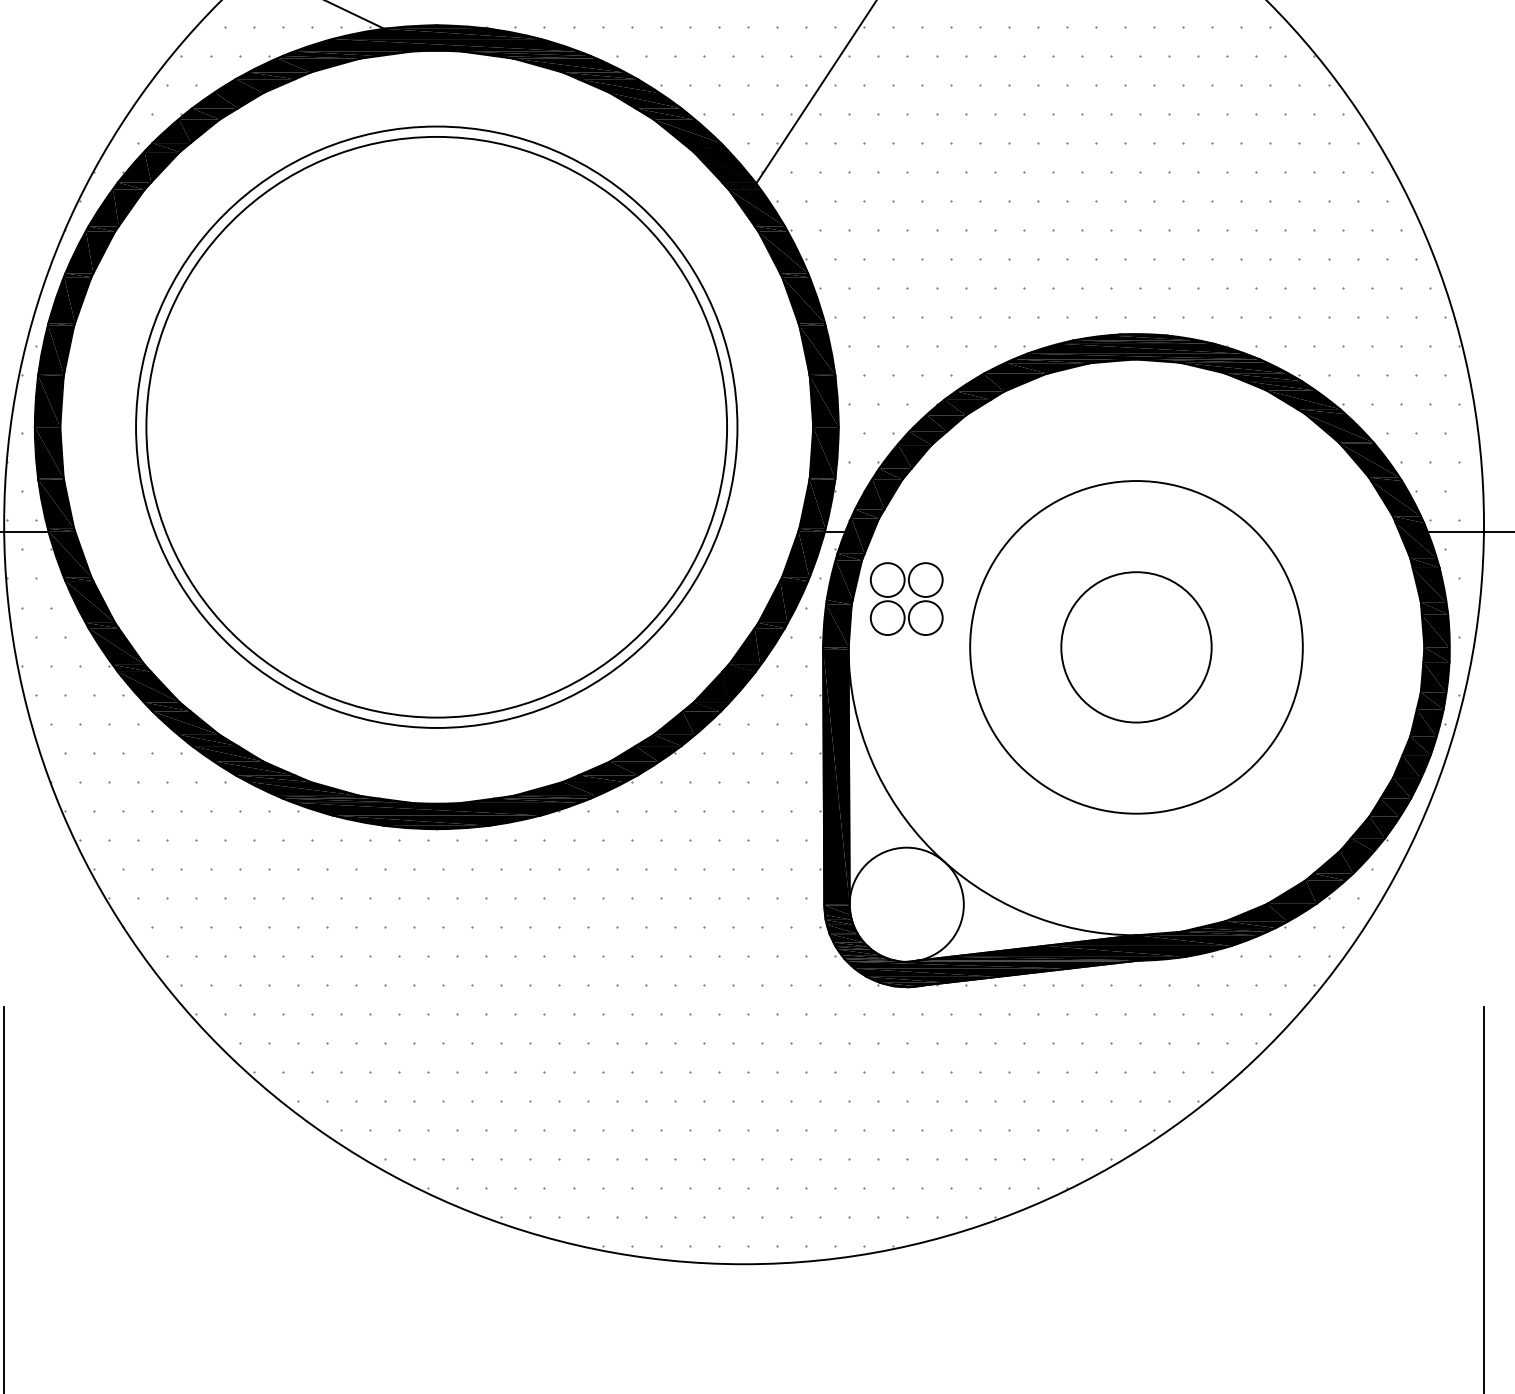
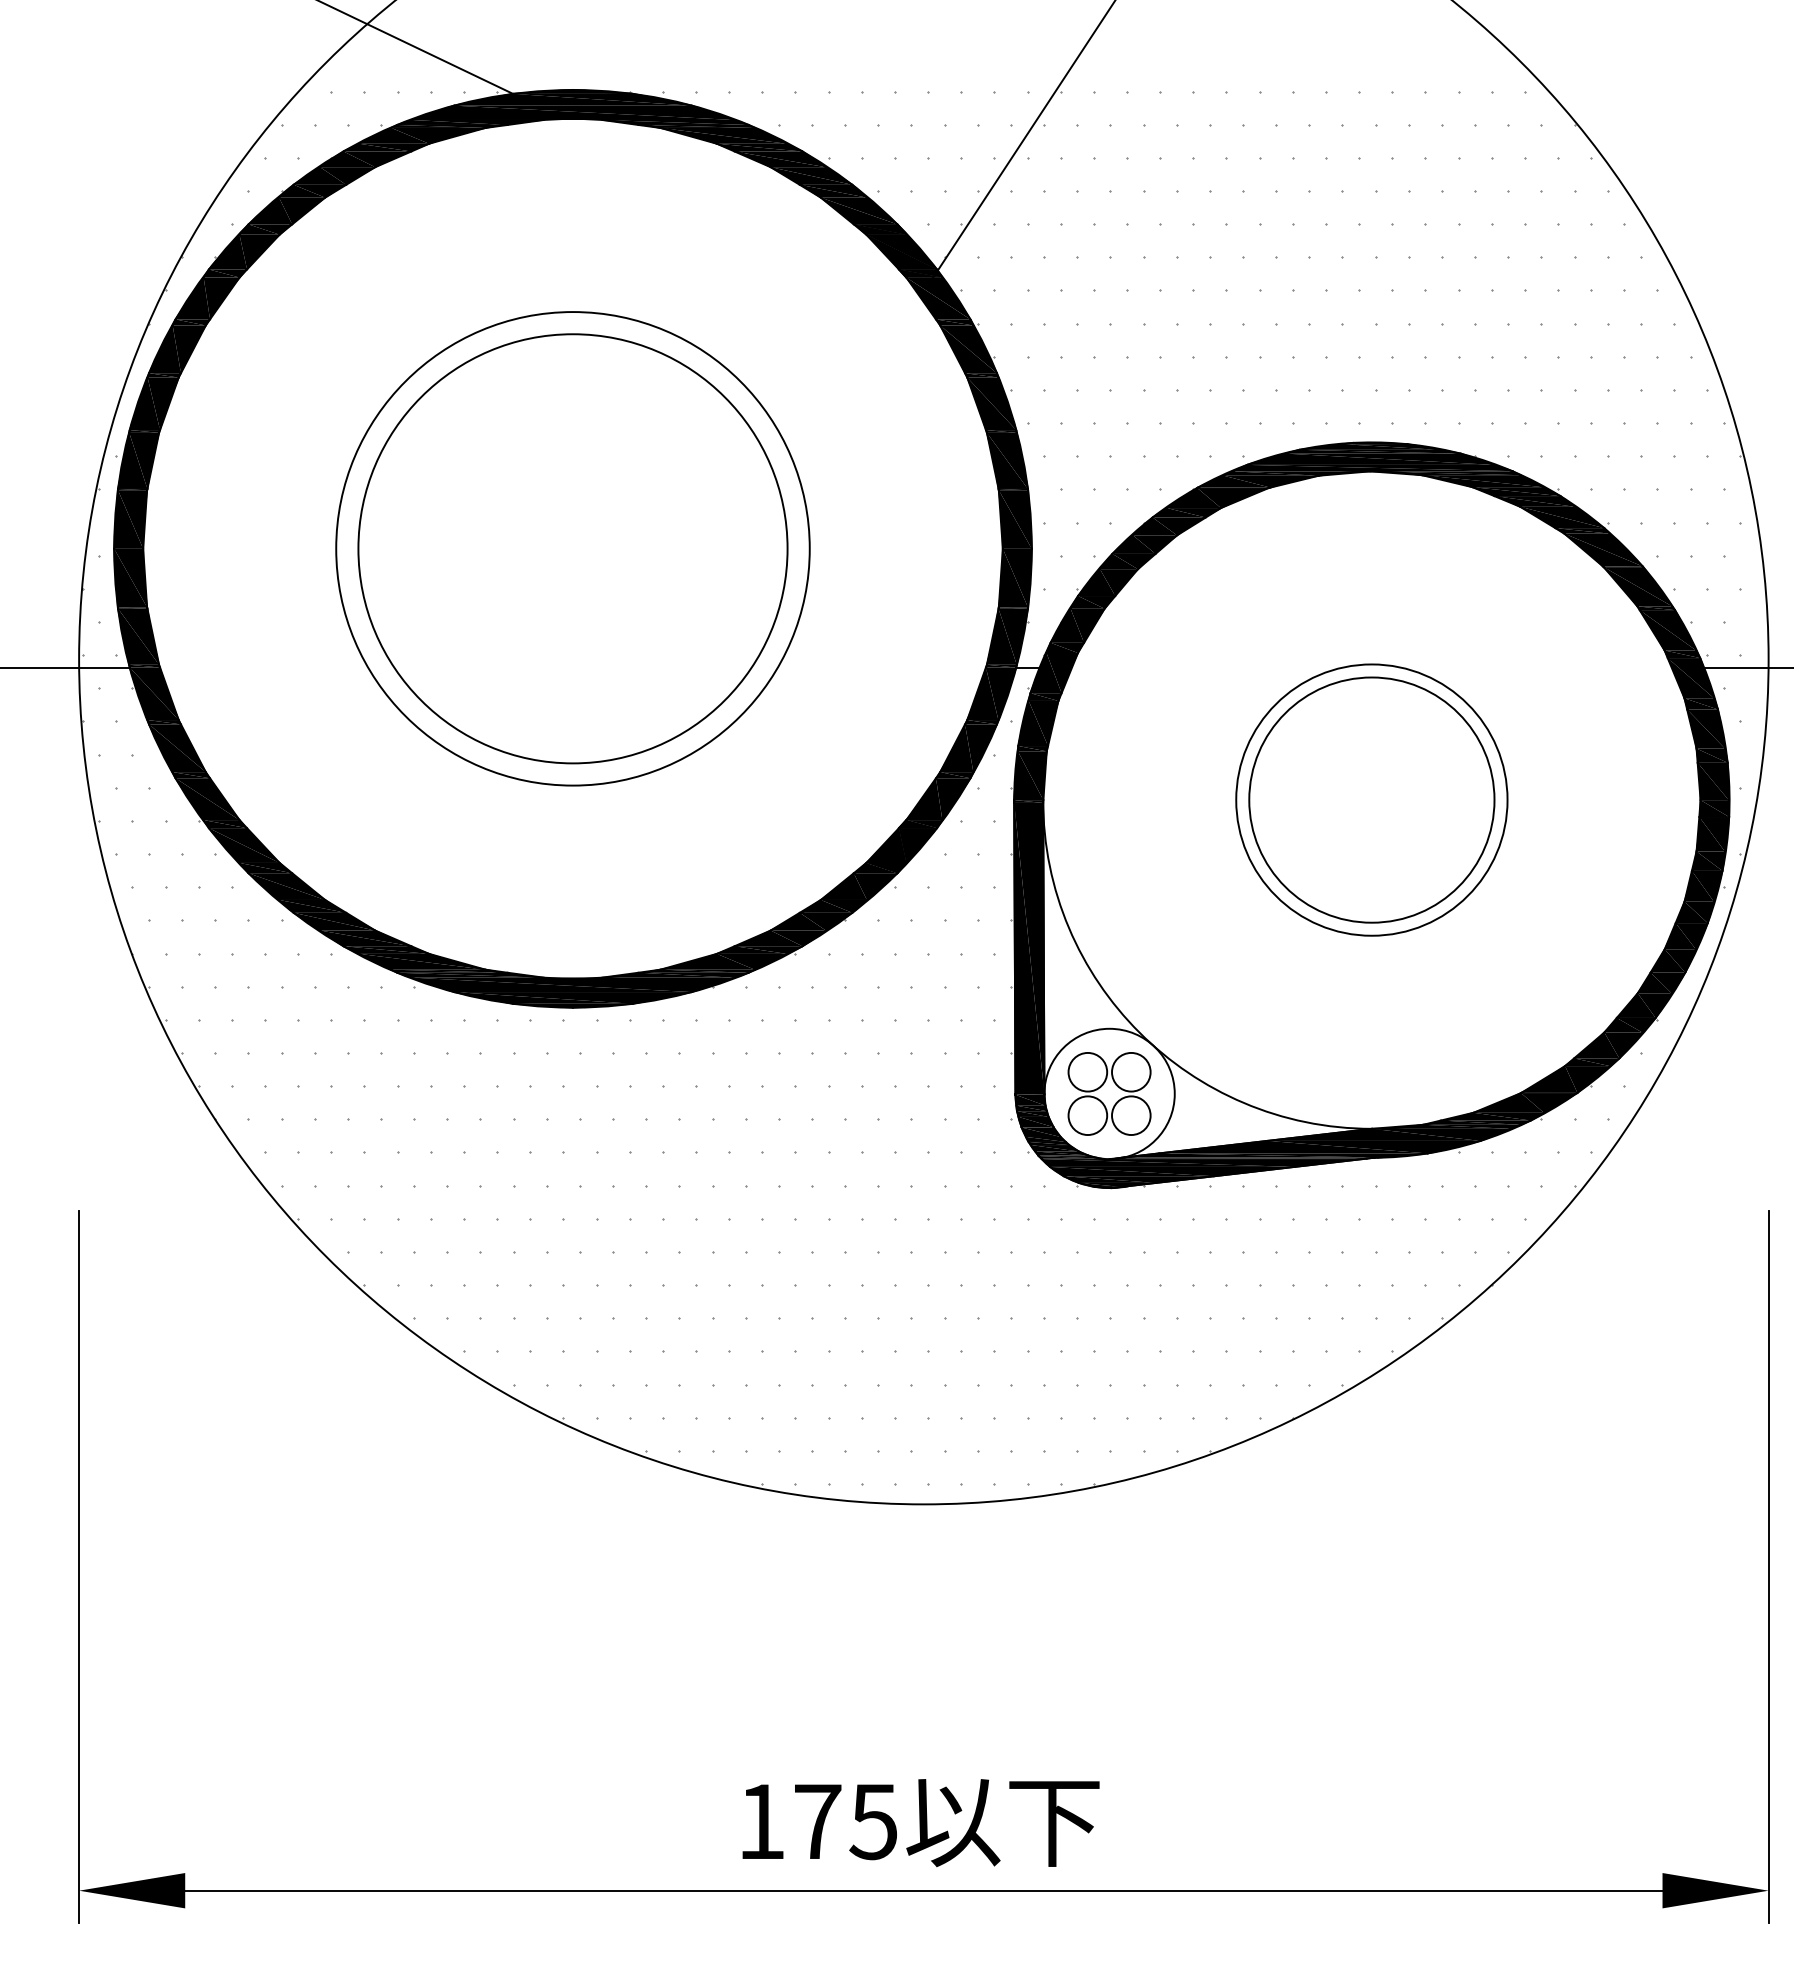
circle: (436, 426) -> (572, 548), size x0.62
circle: (436, 426) -> (572, 548), size x0.71
part: (900, 592) -> (1102, 1086), moved
circle: (1136, 646) -> (1371, 799), size x0.71
circle: (1136, 646) -> (1371, 799), size x1.43

